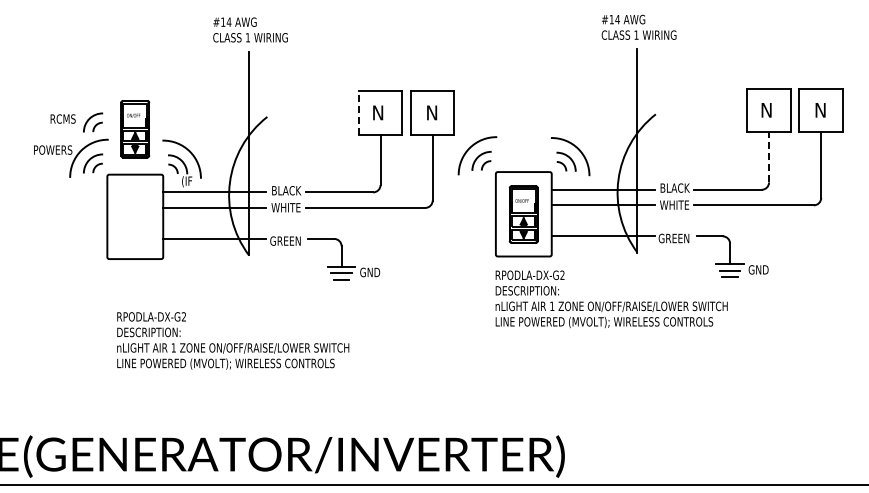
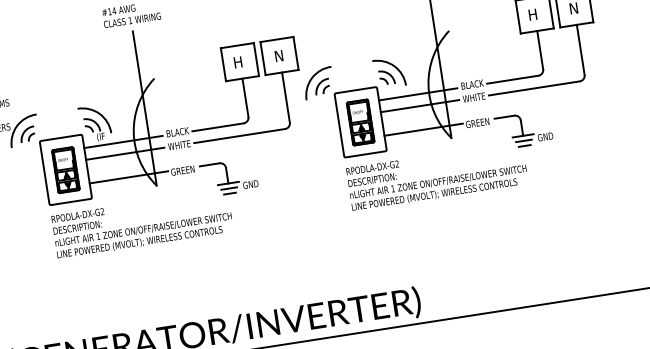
text: (766, 110) -> (532, 14), N -> H
line: (358, 112) -> (223, 64), dashed -> solid
text: (378, 112) -> (238, 62), N -> H
part: (93, 122) -> (23, 103), removed
part: (135, 129) -> (66, 170), moved
line: (769, 156) -> (540, 49), dashed -> solid
text: (233, 340) -> (142, 223), moved

